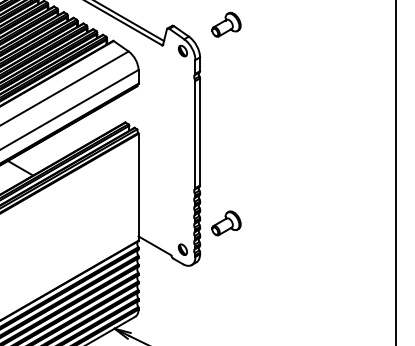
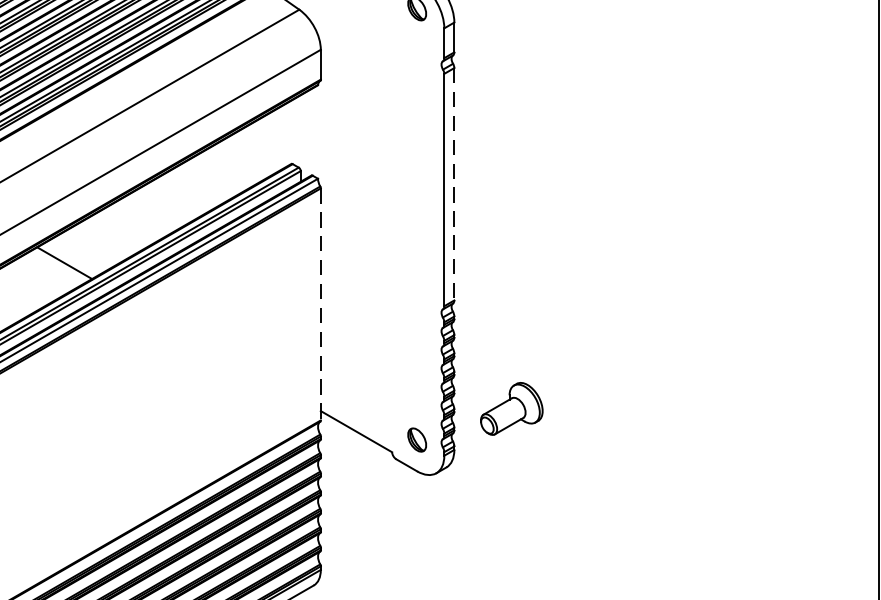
line: (200, 131) -> (455, 183), solid -> dashed
line: (138, 187) -> (320, 304), solid -> dashed
part: (226, 223) -> (511, 409), moved

